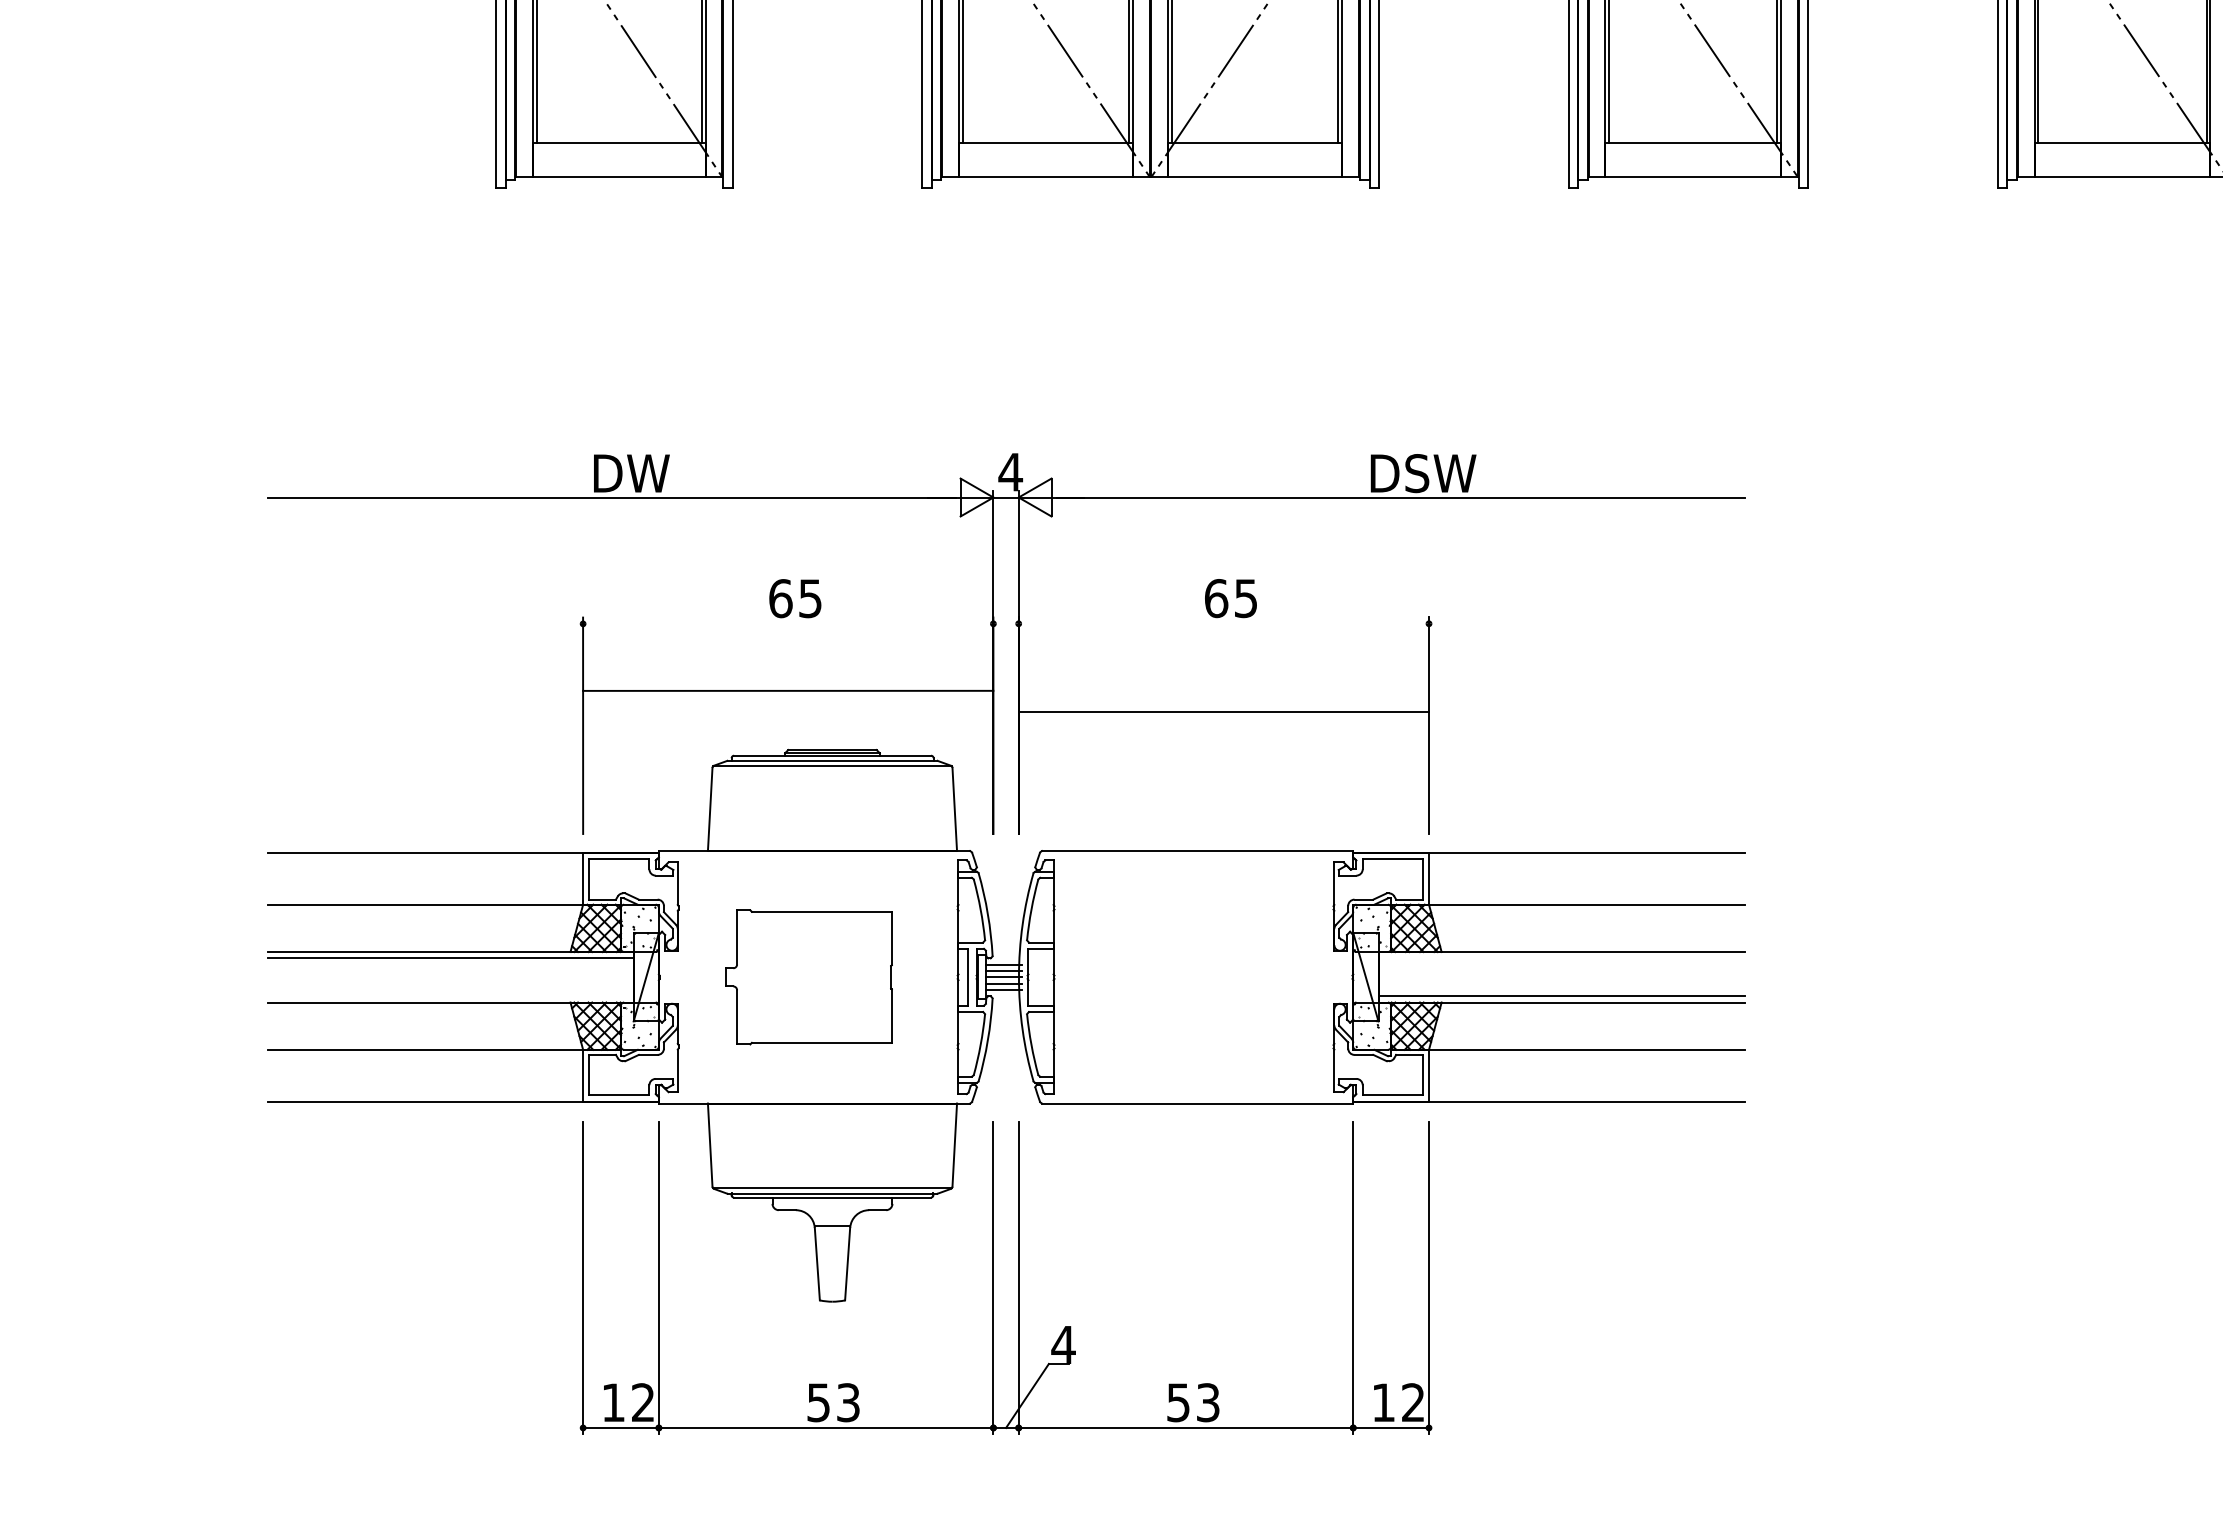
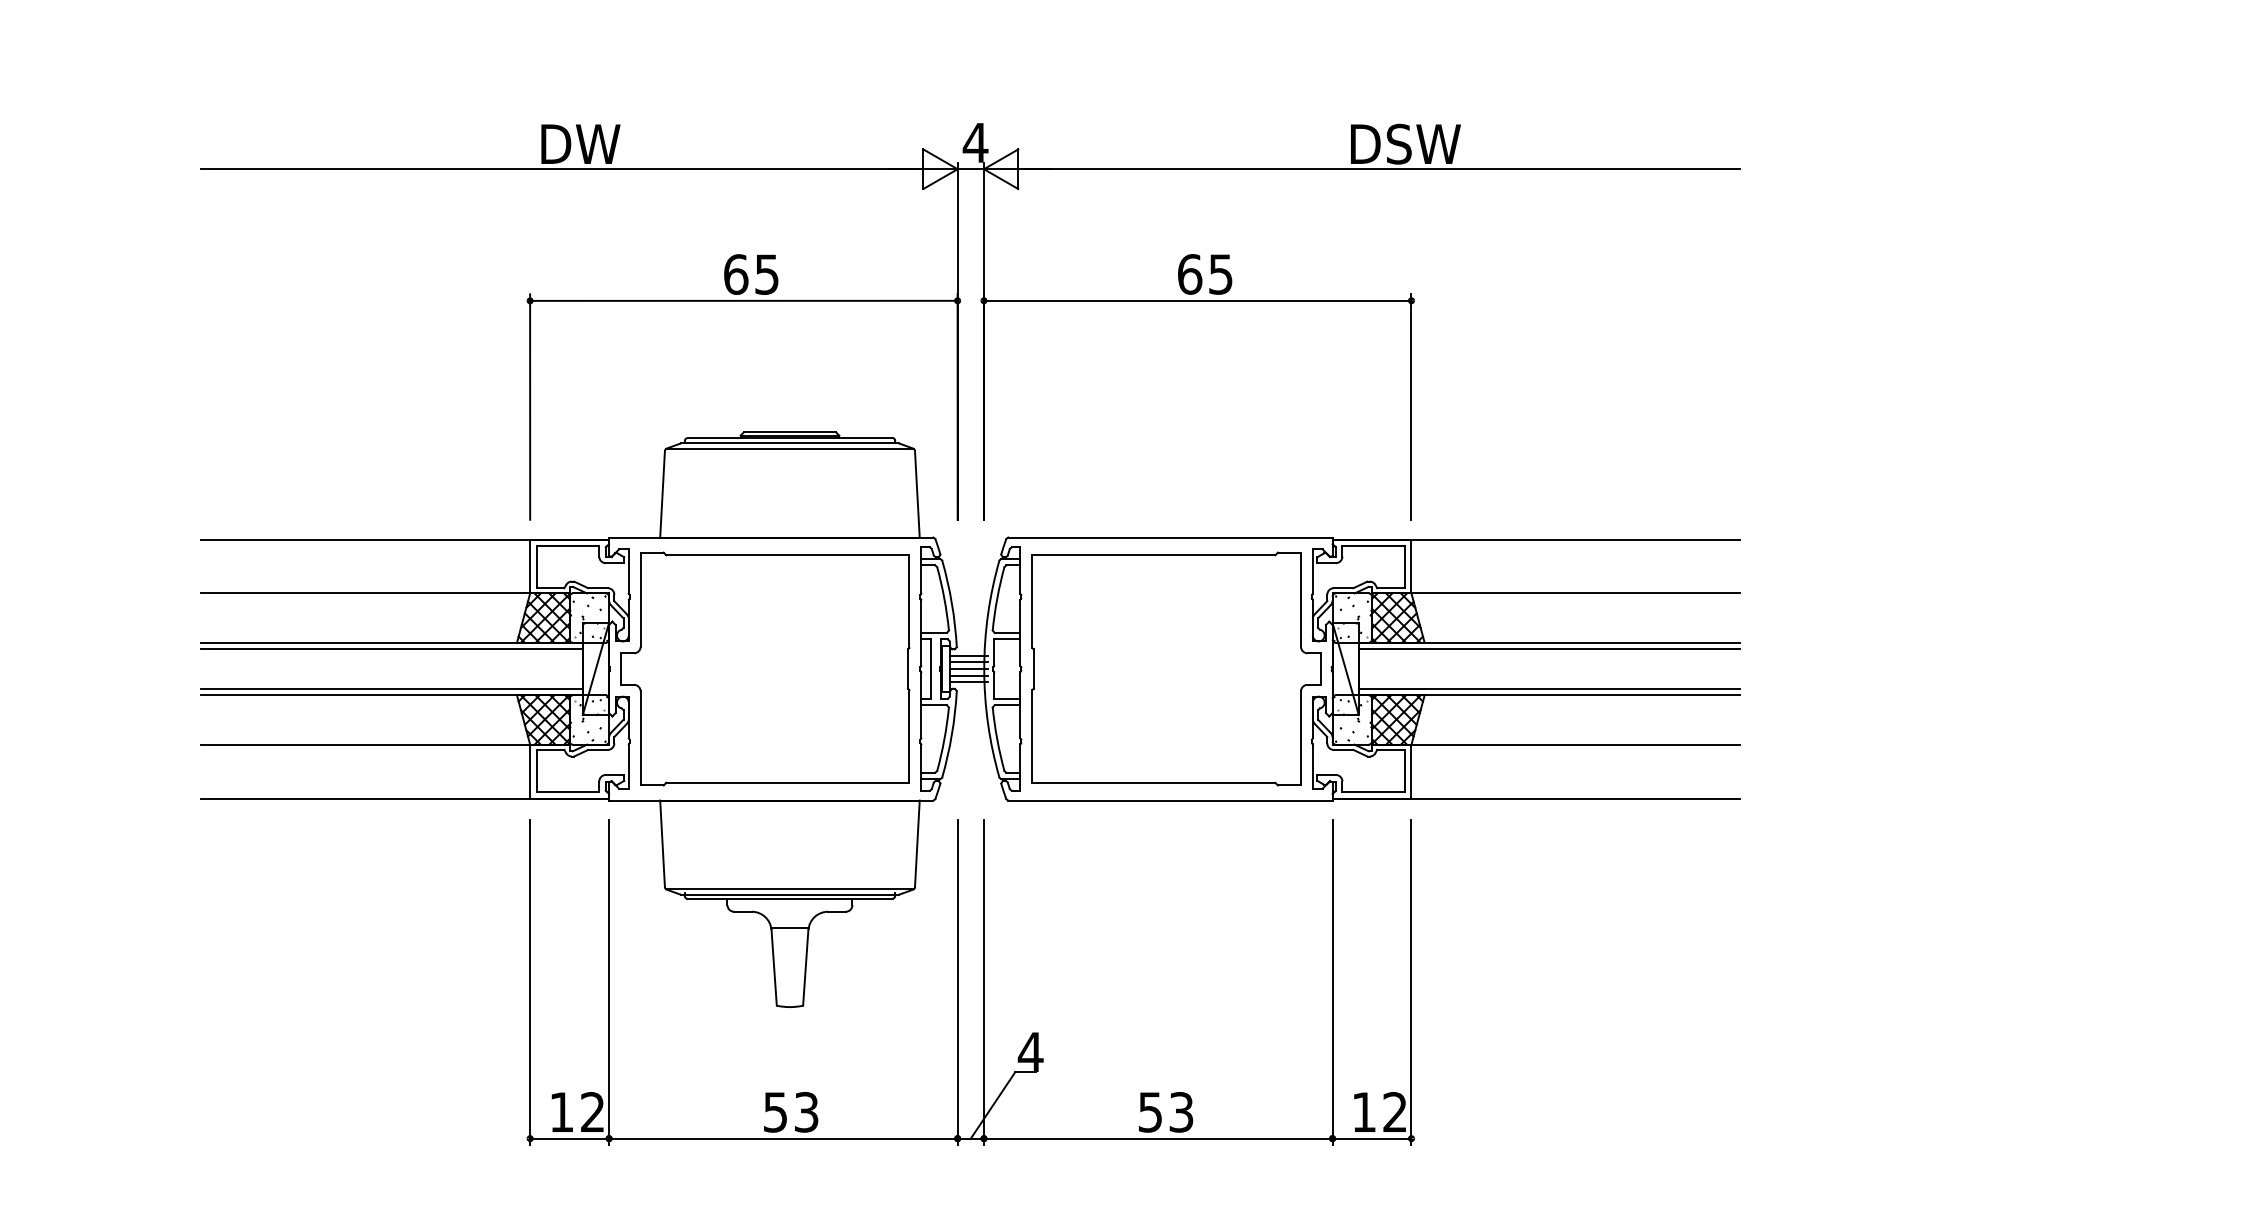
line: (788, 690) -> (744, 300), moved
line: (1223, 711) -> (1197, 300), moved
line: (1561, 958) -> (1549, 649), added
part: (1203, 976) -> (1176, 668), added
part: (808, 977) -> (764, 669), size x1.67
line: (450, 996) -> (391, 689), added

